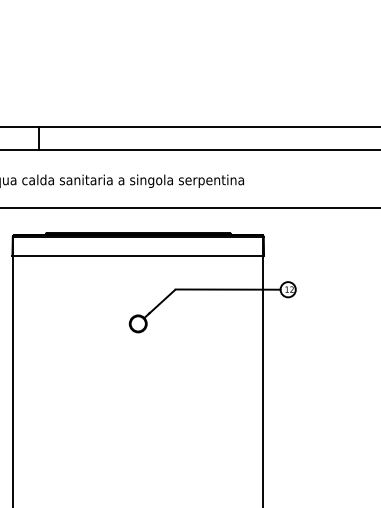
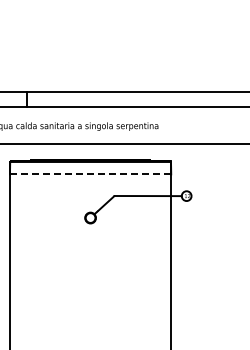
line: (138, 255) -> (90, 174), solid -> dashed

